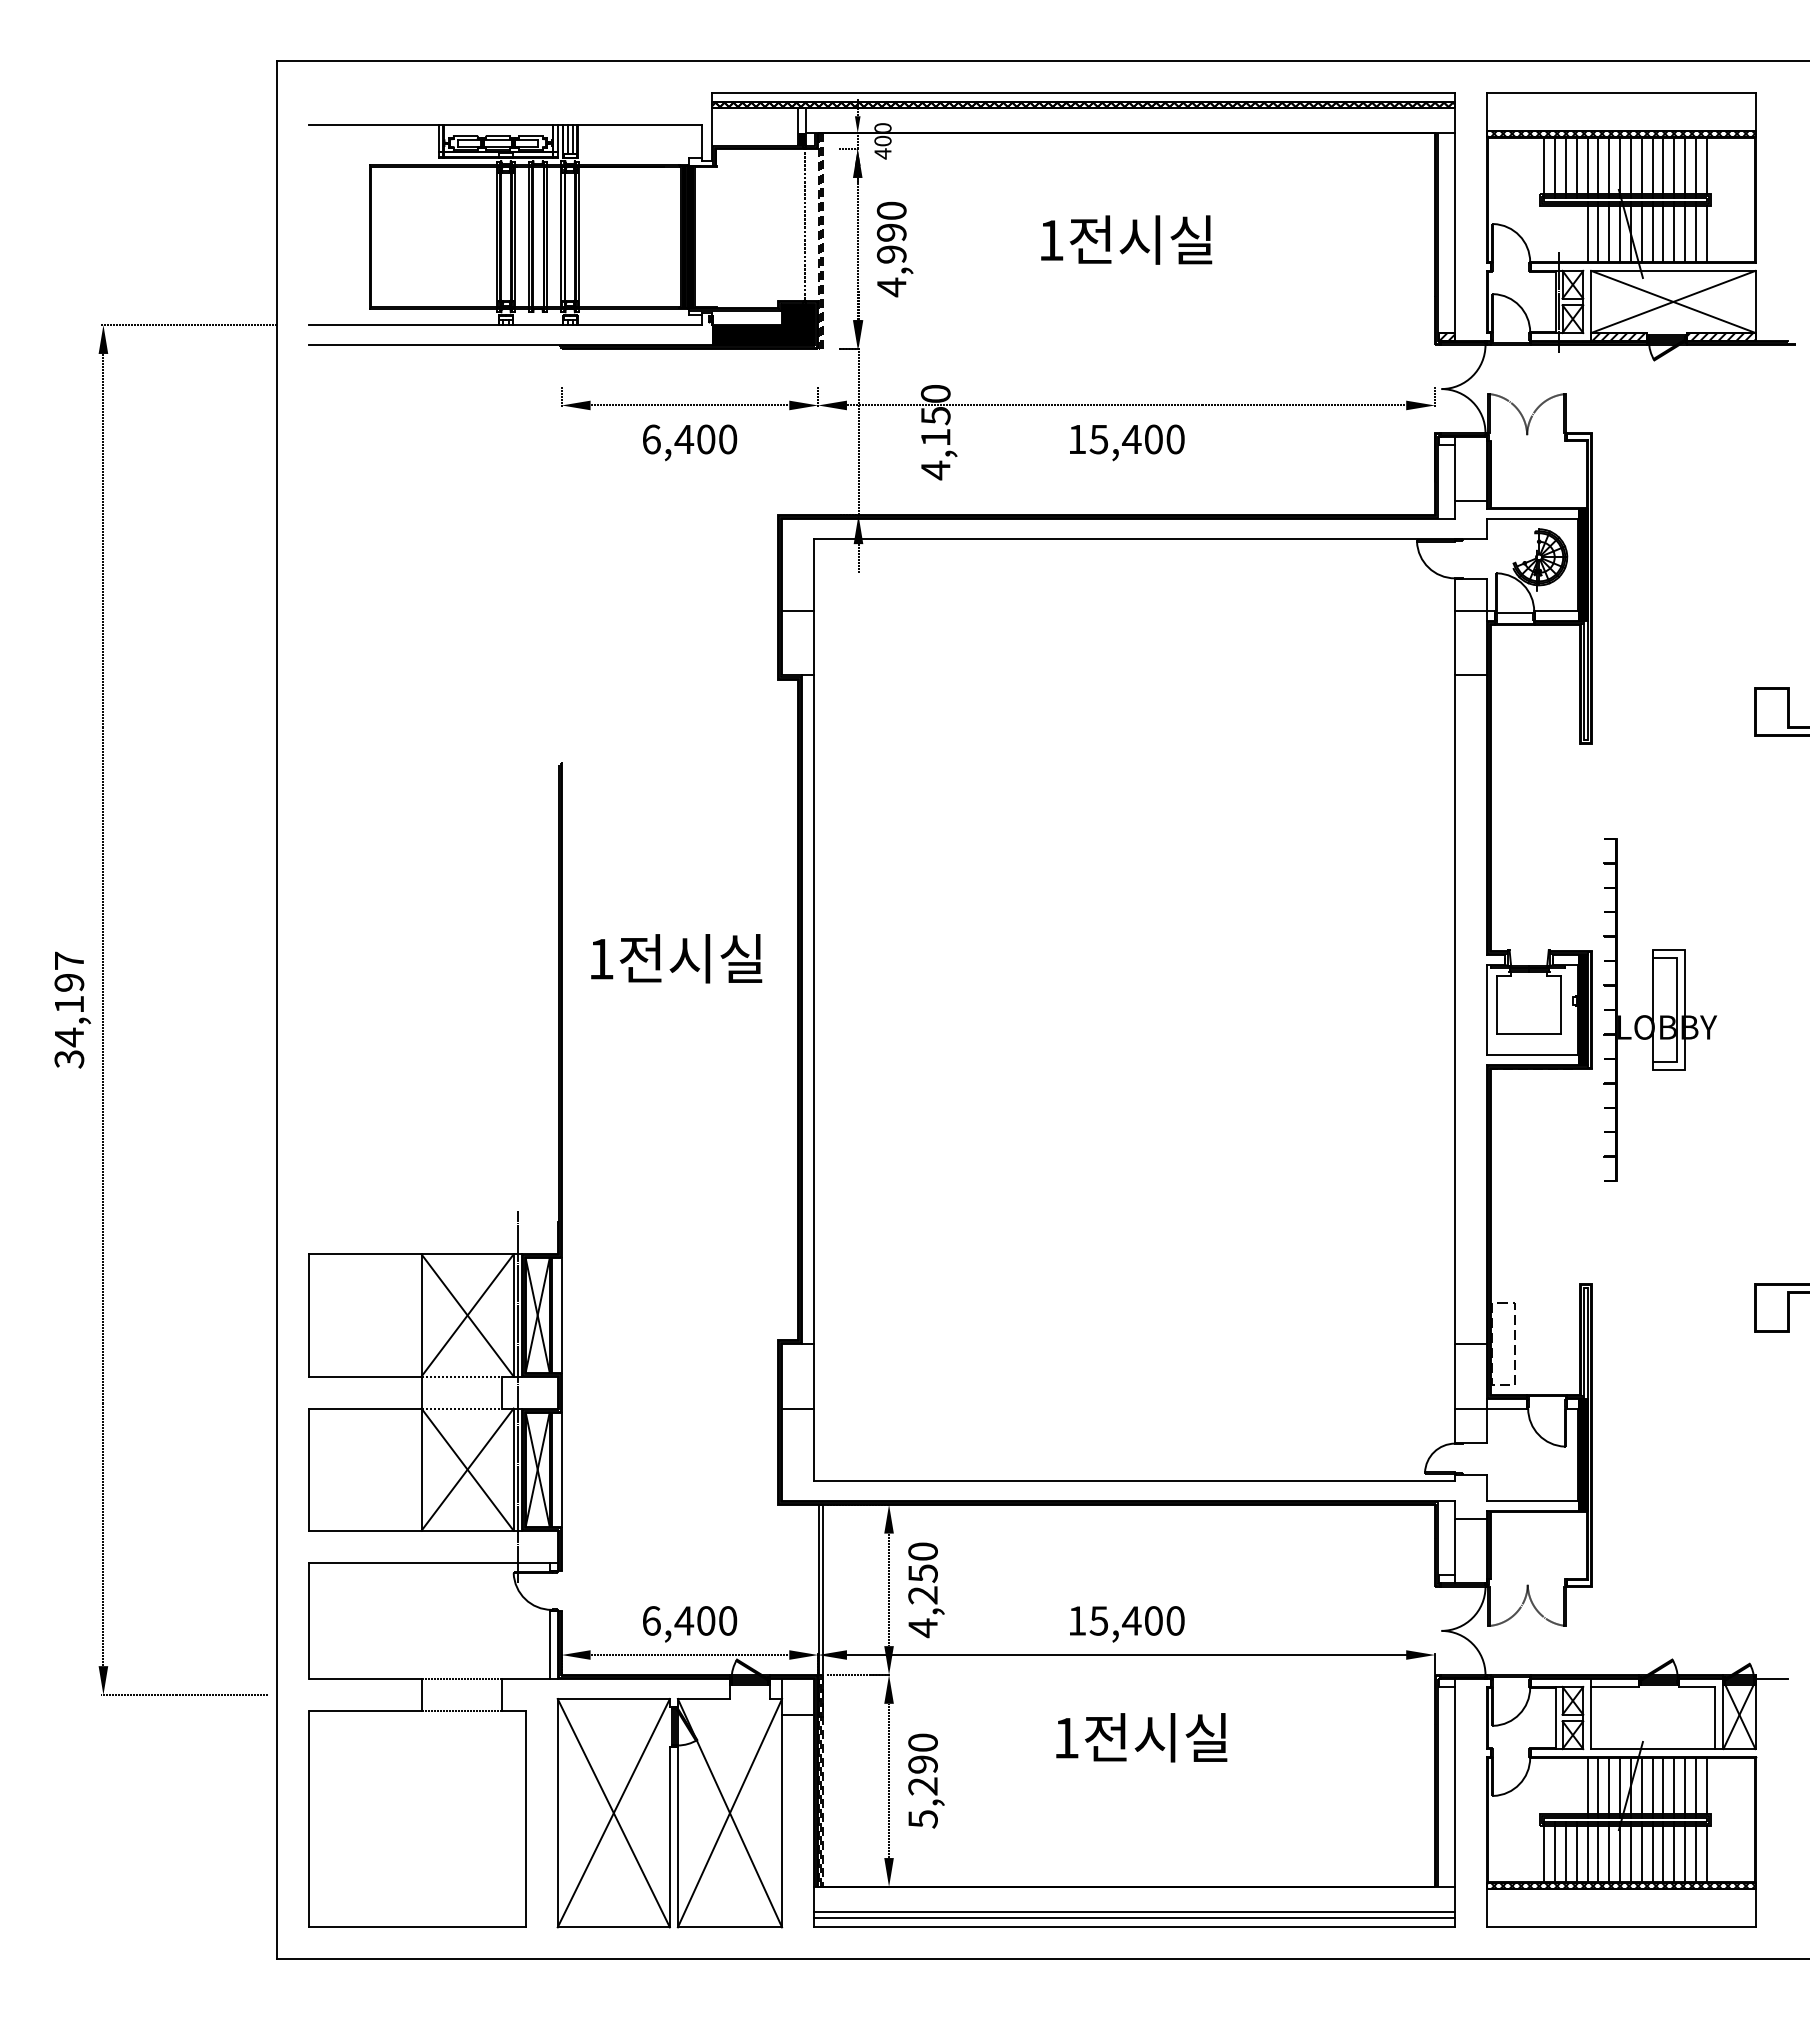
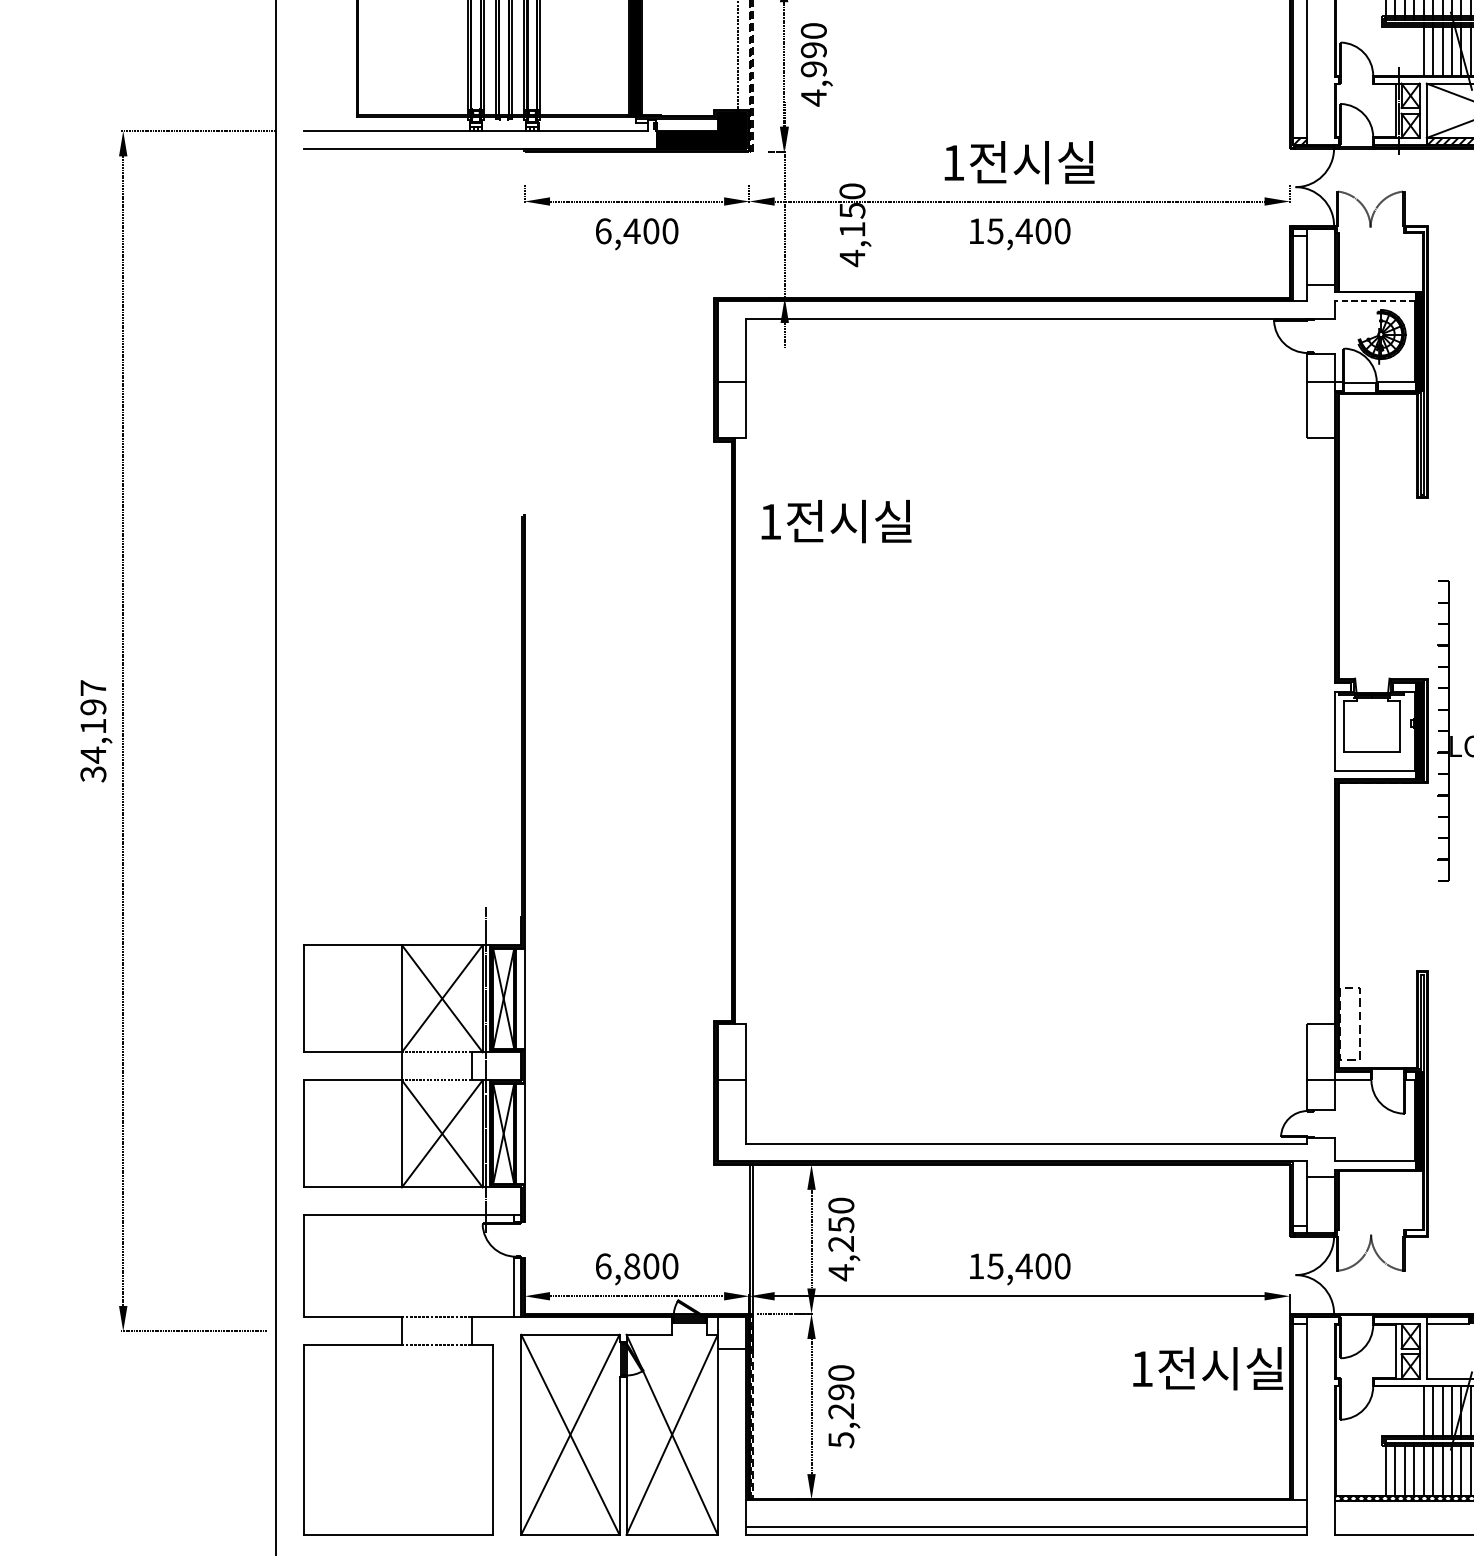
text: (1126, 239) -> (1019, 162), moved
line: (1532, 519) -> (1375, 301), solid -> dashed
text: (676, 958) -> (836, 521), moved
line: (814, 1009) -> (746, 730), removed
line: (1455, 1009) -> (1307, 730), removed
text: (684, 1620) -> (632, 1266), 6,400 -> 6,800
text: (1141, 1737) -> (1207, 1368), moved
line: (1134, 1912) -> (1026, 1521), removed

